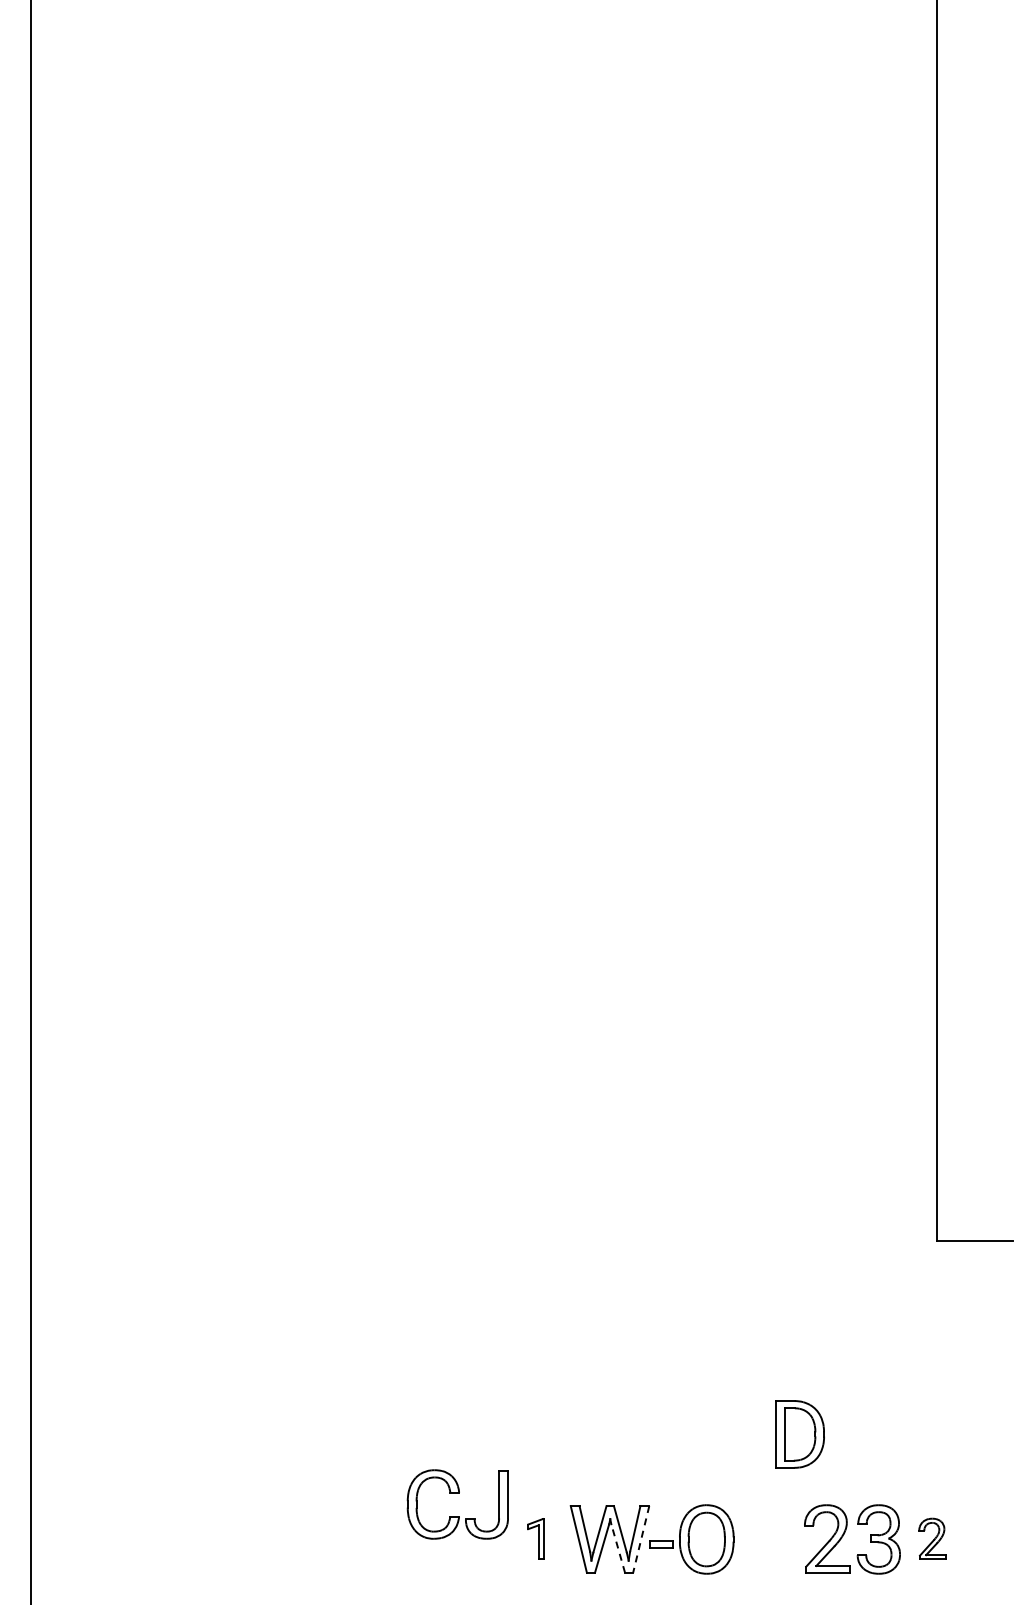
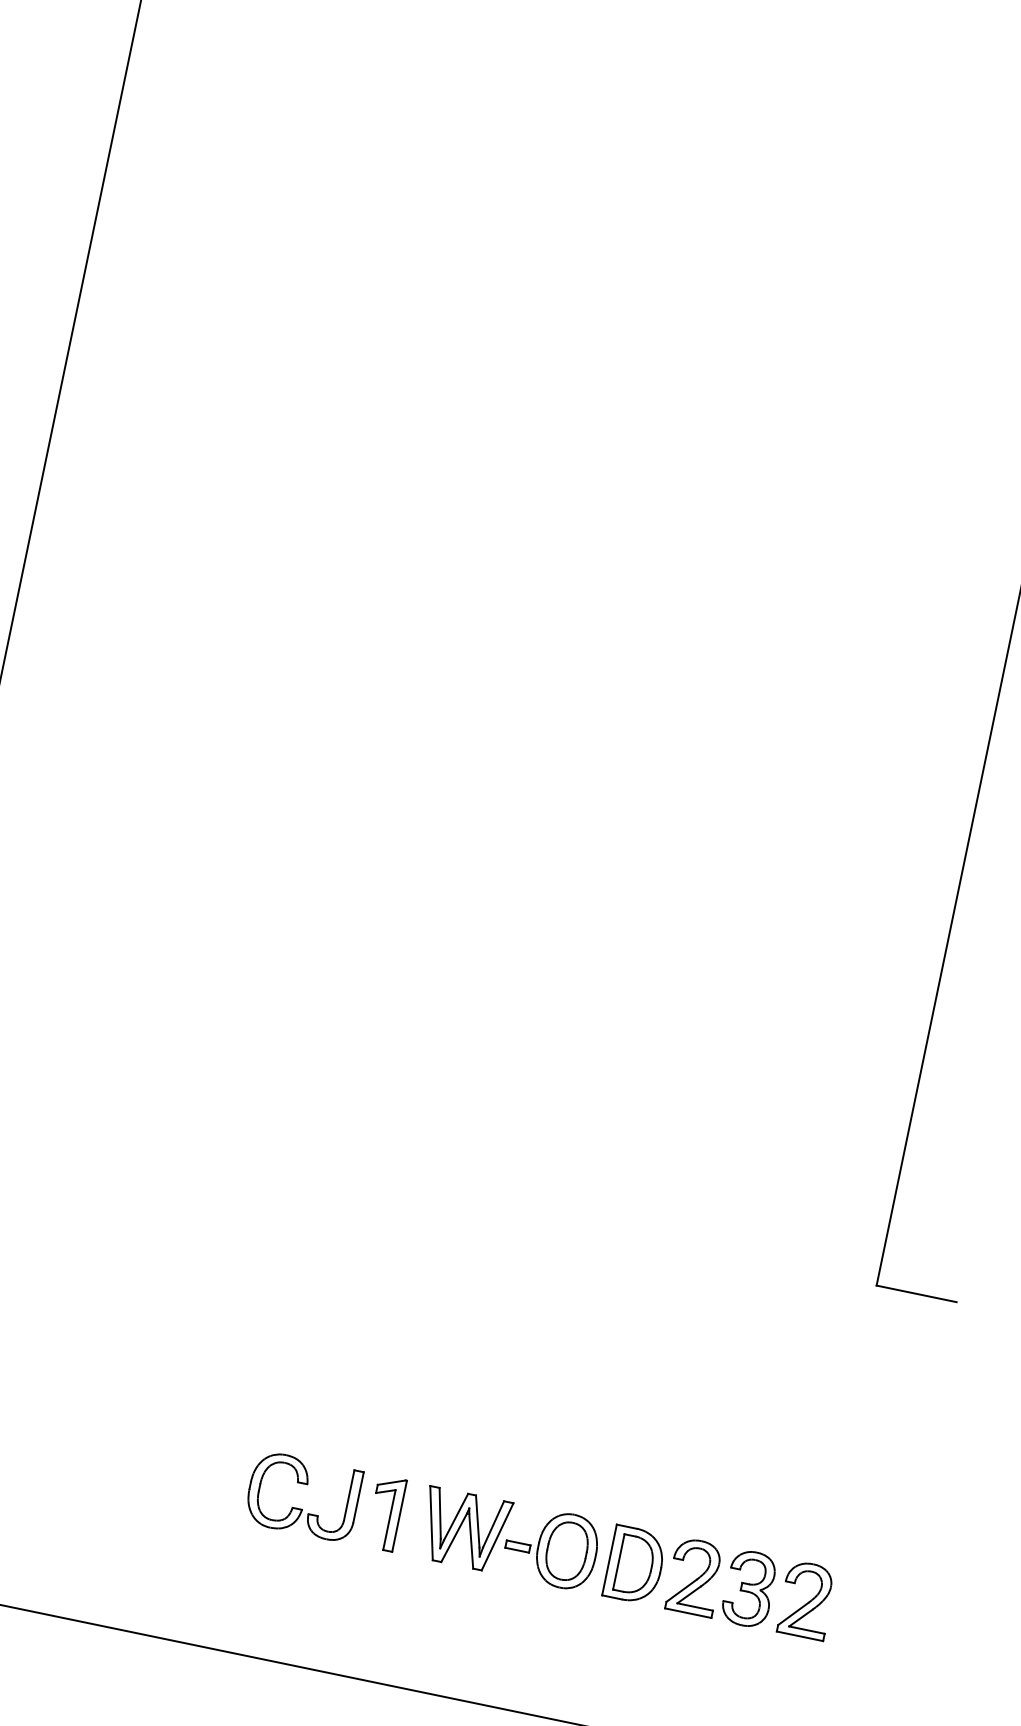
part: (799, 1434) -> (634, 1565), moved
part: (457, 1493) -> (305, 1484), moved
part: (535, 1538) -> (385, 1512), size x1.67
part: (932, 1538) -> (806, 1599), size x1.67
line: (641, 1539) -> (497, 1536), dashed -> solid
line: (618, 1548) -> (471, 1541), dashed -> solid

